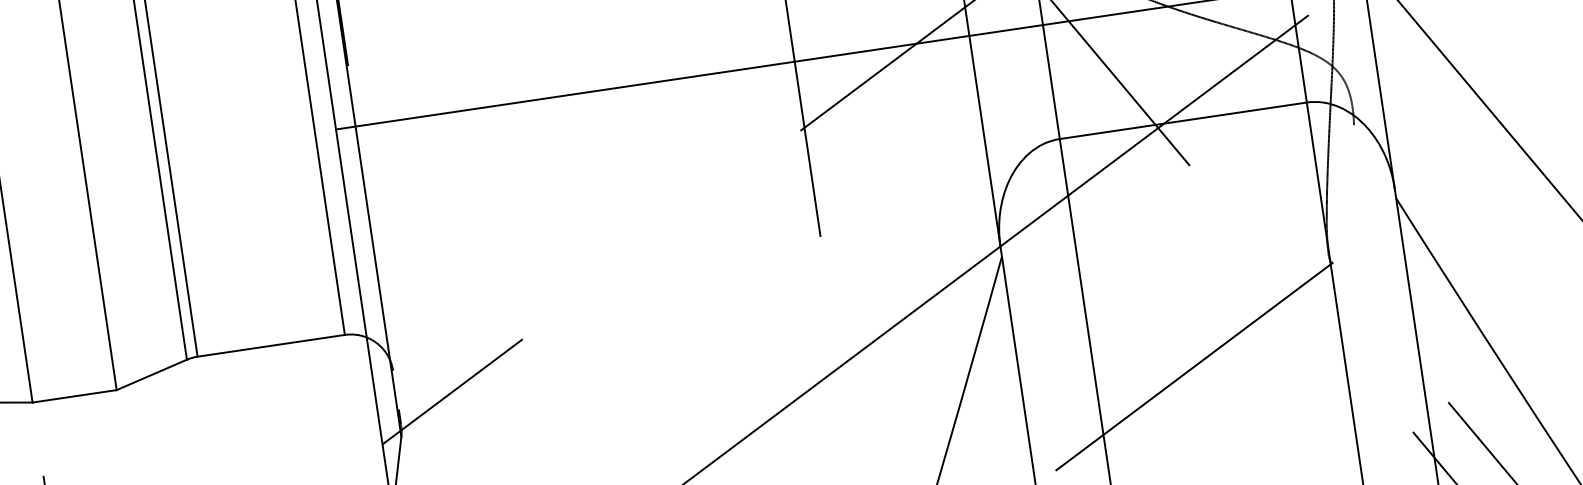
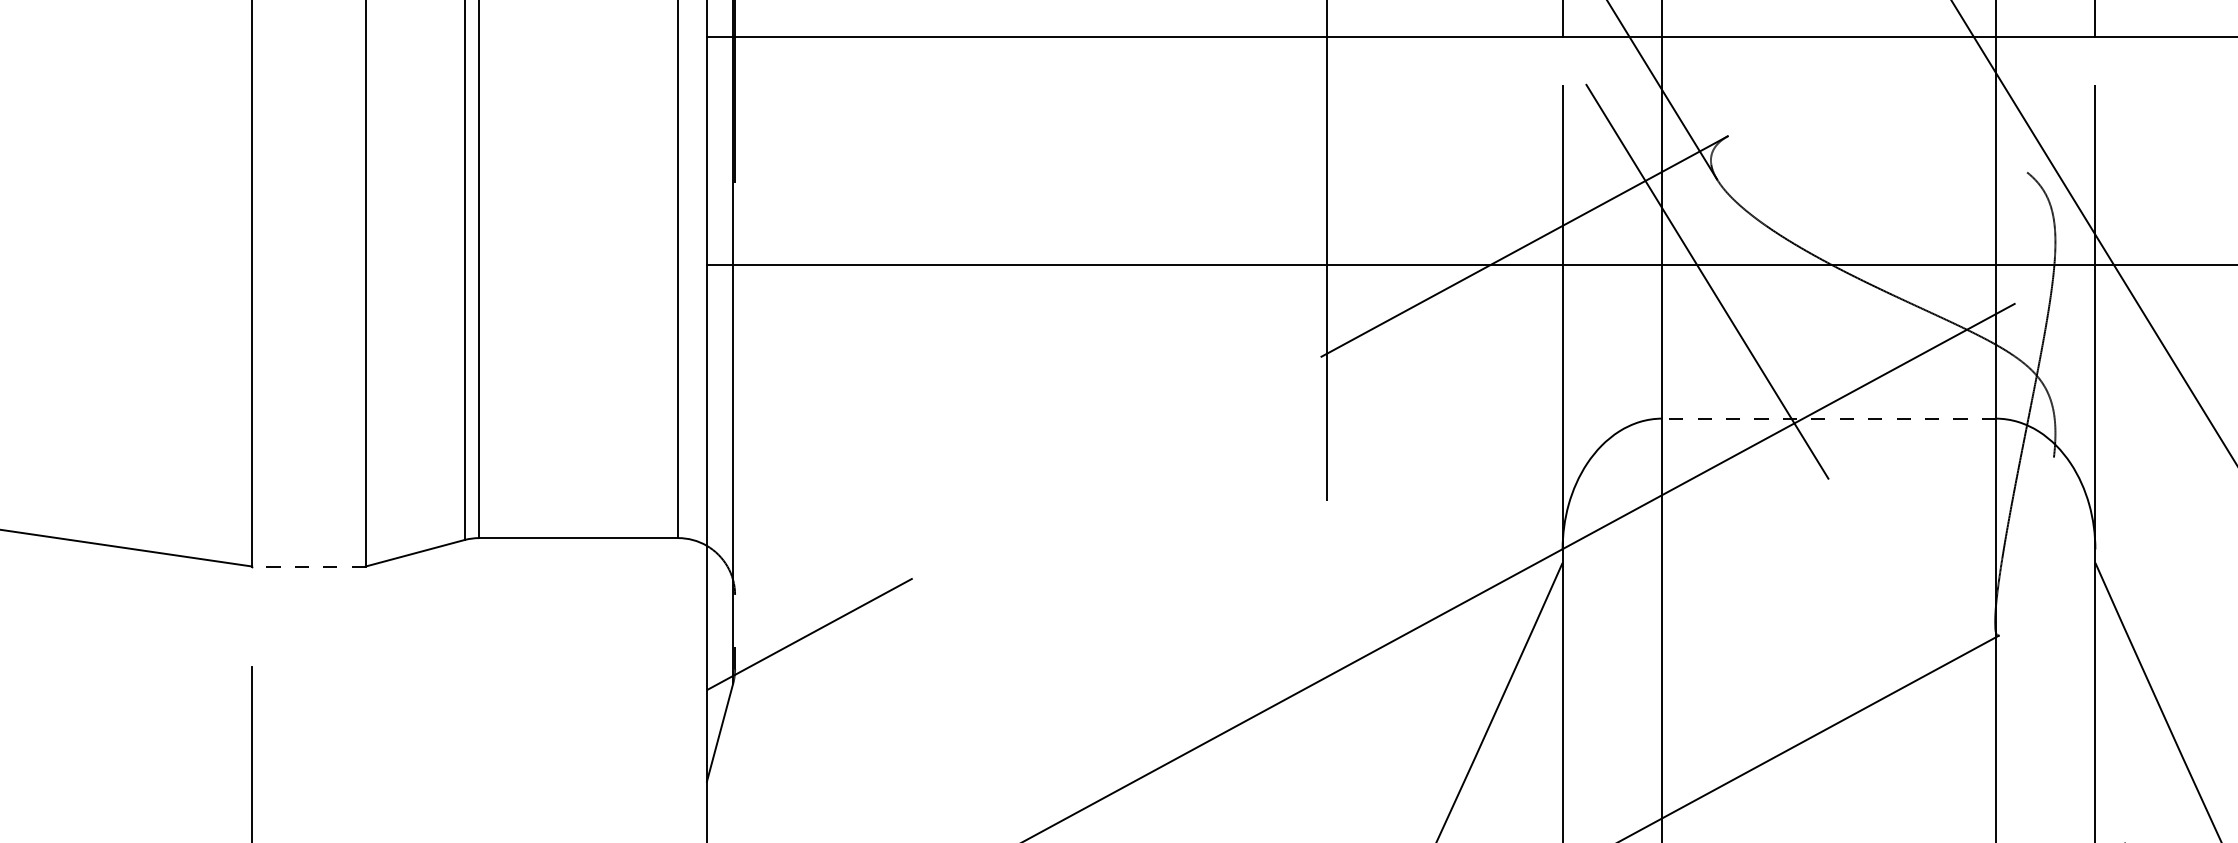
line: (1183, 120) -> (1829, 418), solid -> dashed
line: (74, 396) -> (308, 566), solid -> dashed

